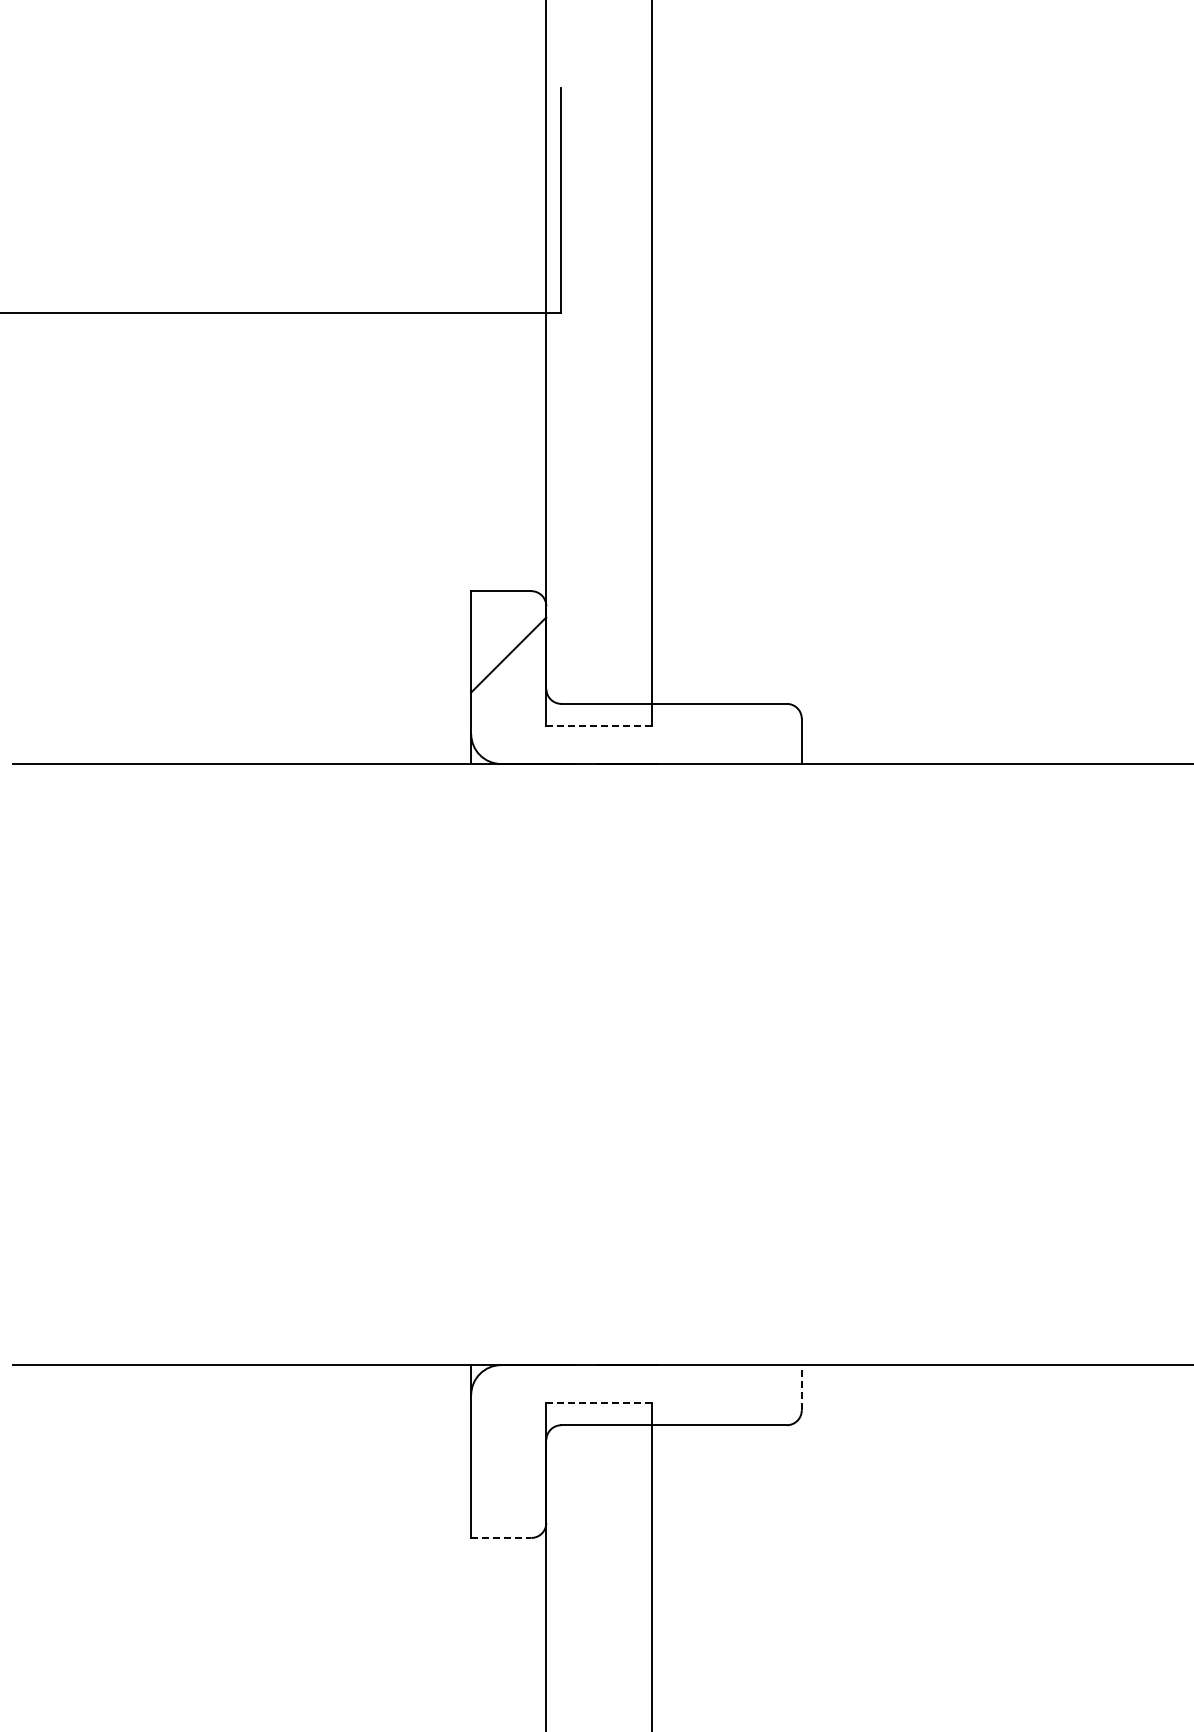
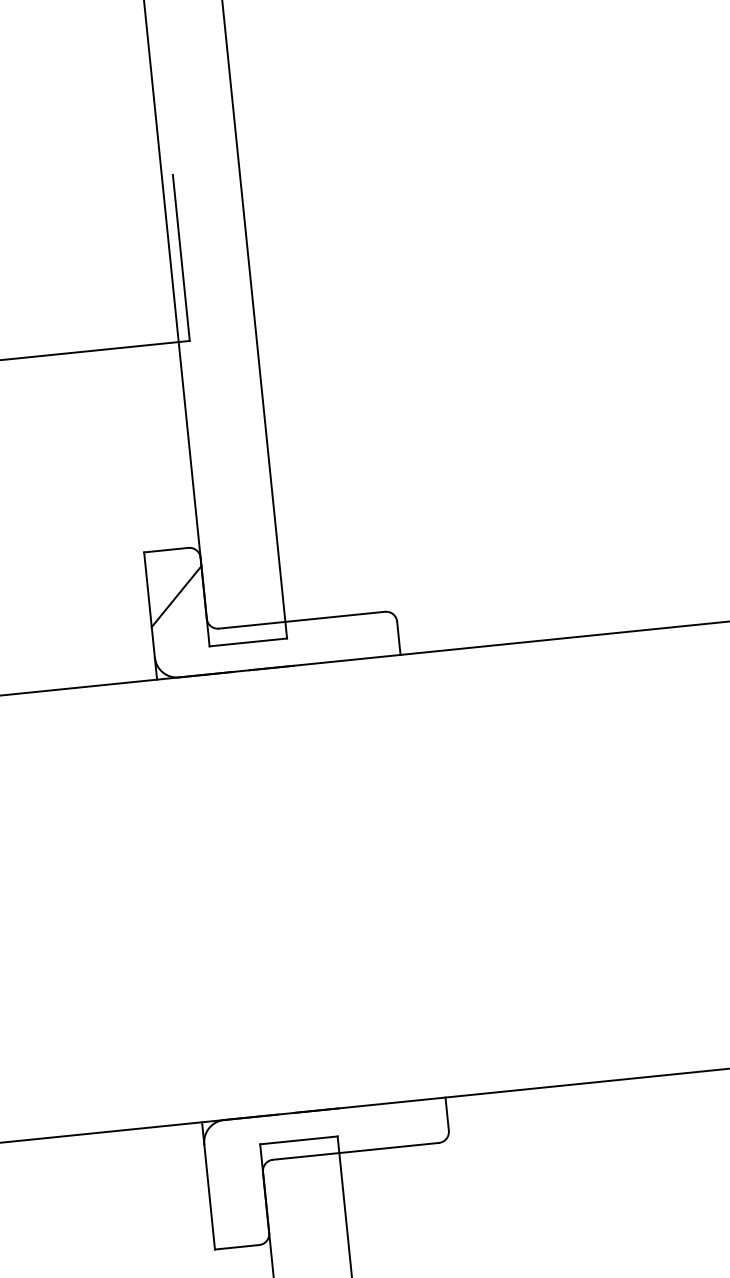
line: (598, 726) -> (248, 642), dashed -> solid
line: (801, 1387) -> (446, 1114), dashed -> solid
line: (598, 1402) -> (298, 1140), dashed -> solid
line: (501, 1537) -> (237, 1246), dashed -> solid

